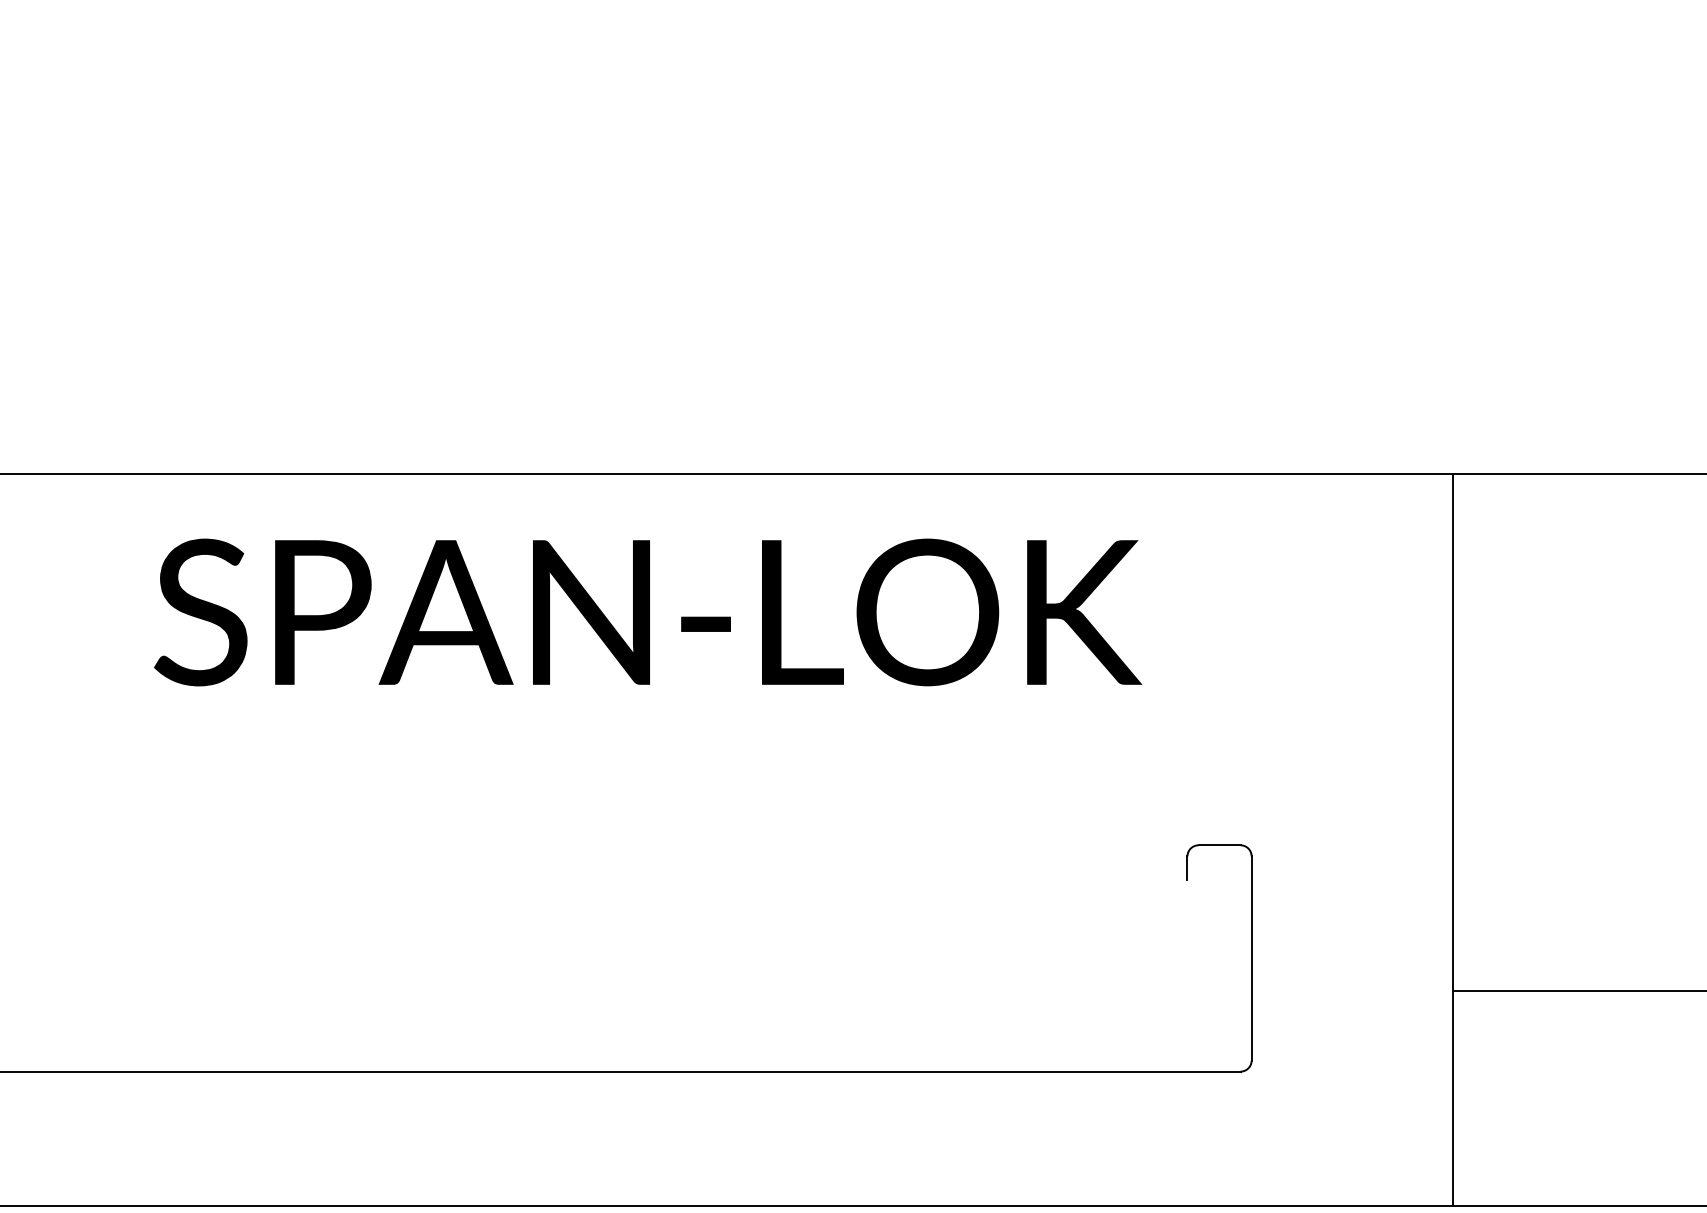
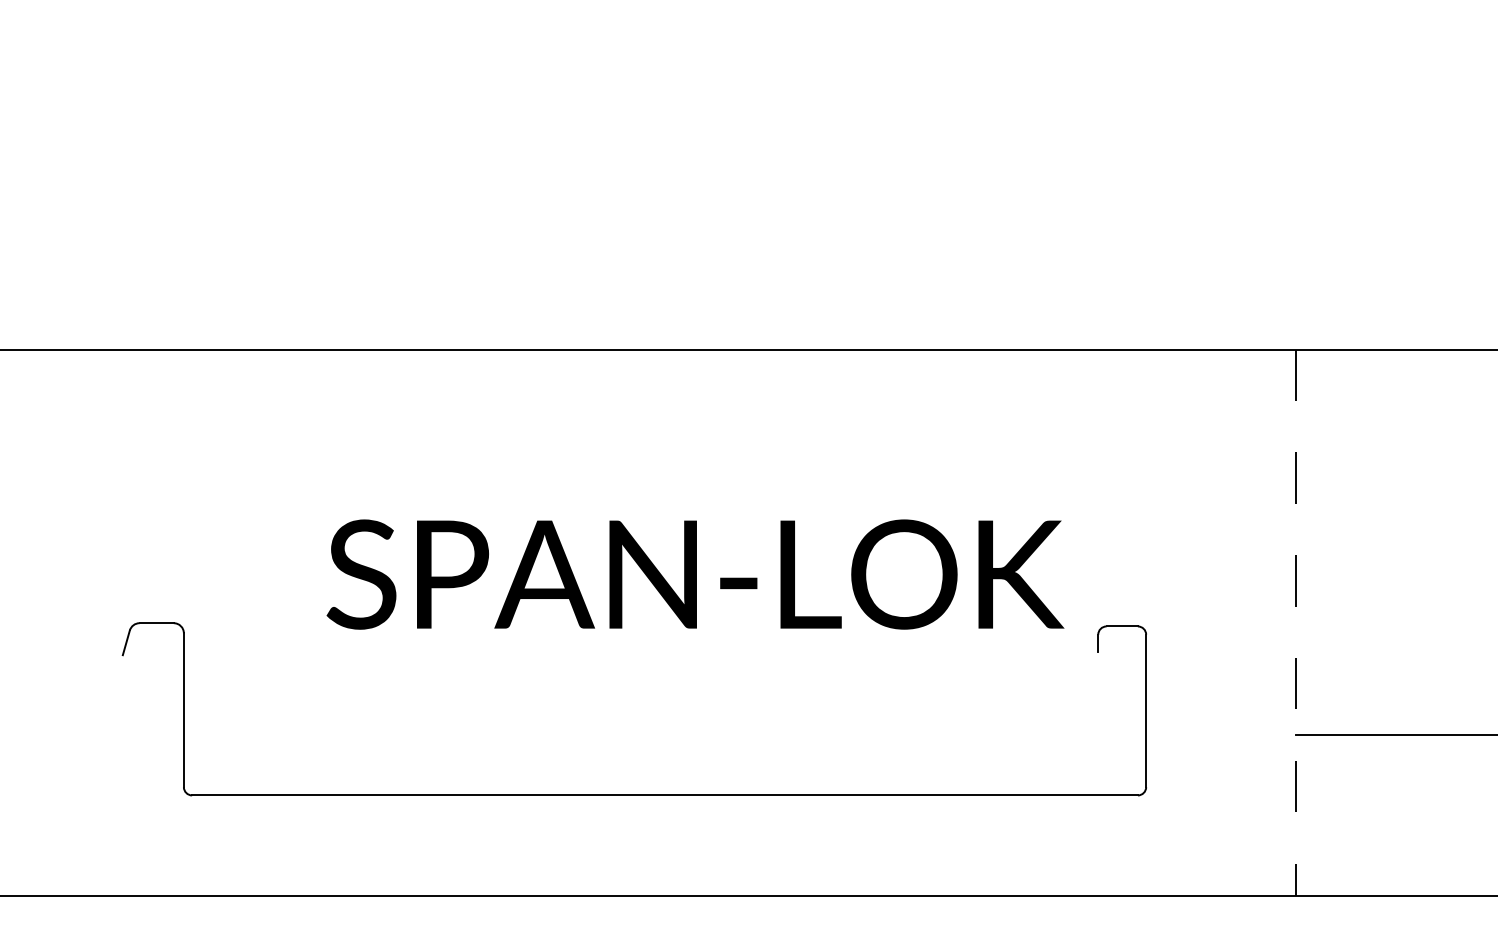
text: (648, 612) -> (695, 574), moved
line: (1452, 841) -> (1296, 623), solid -> dashed

